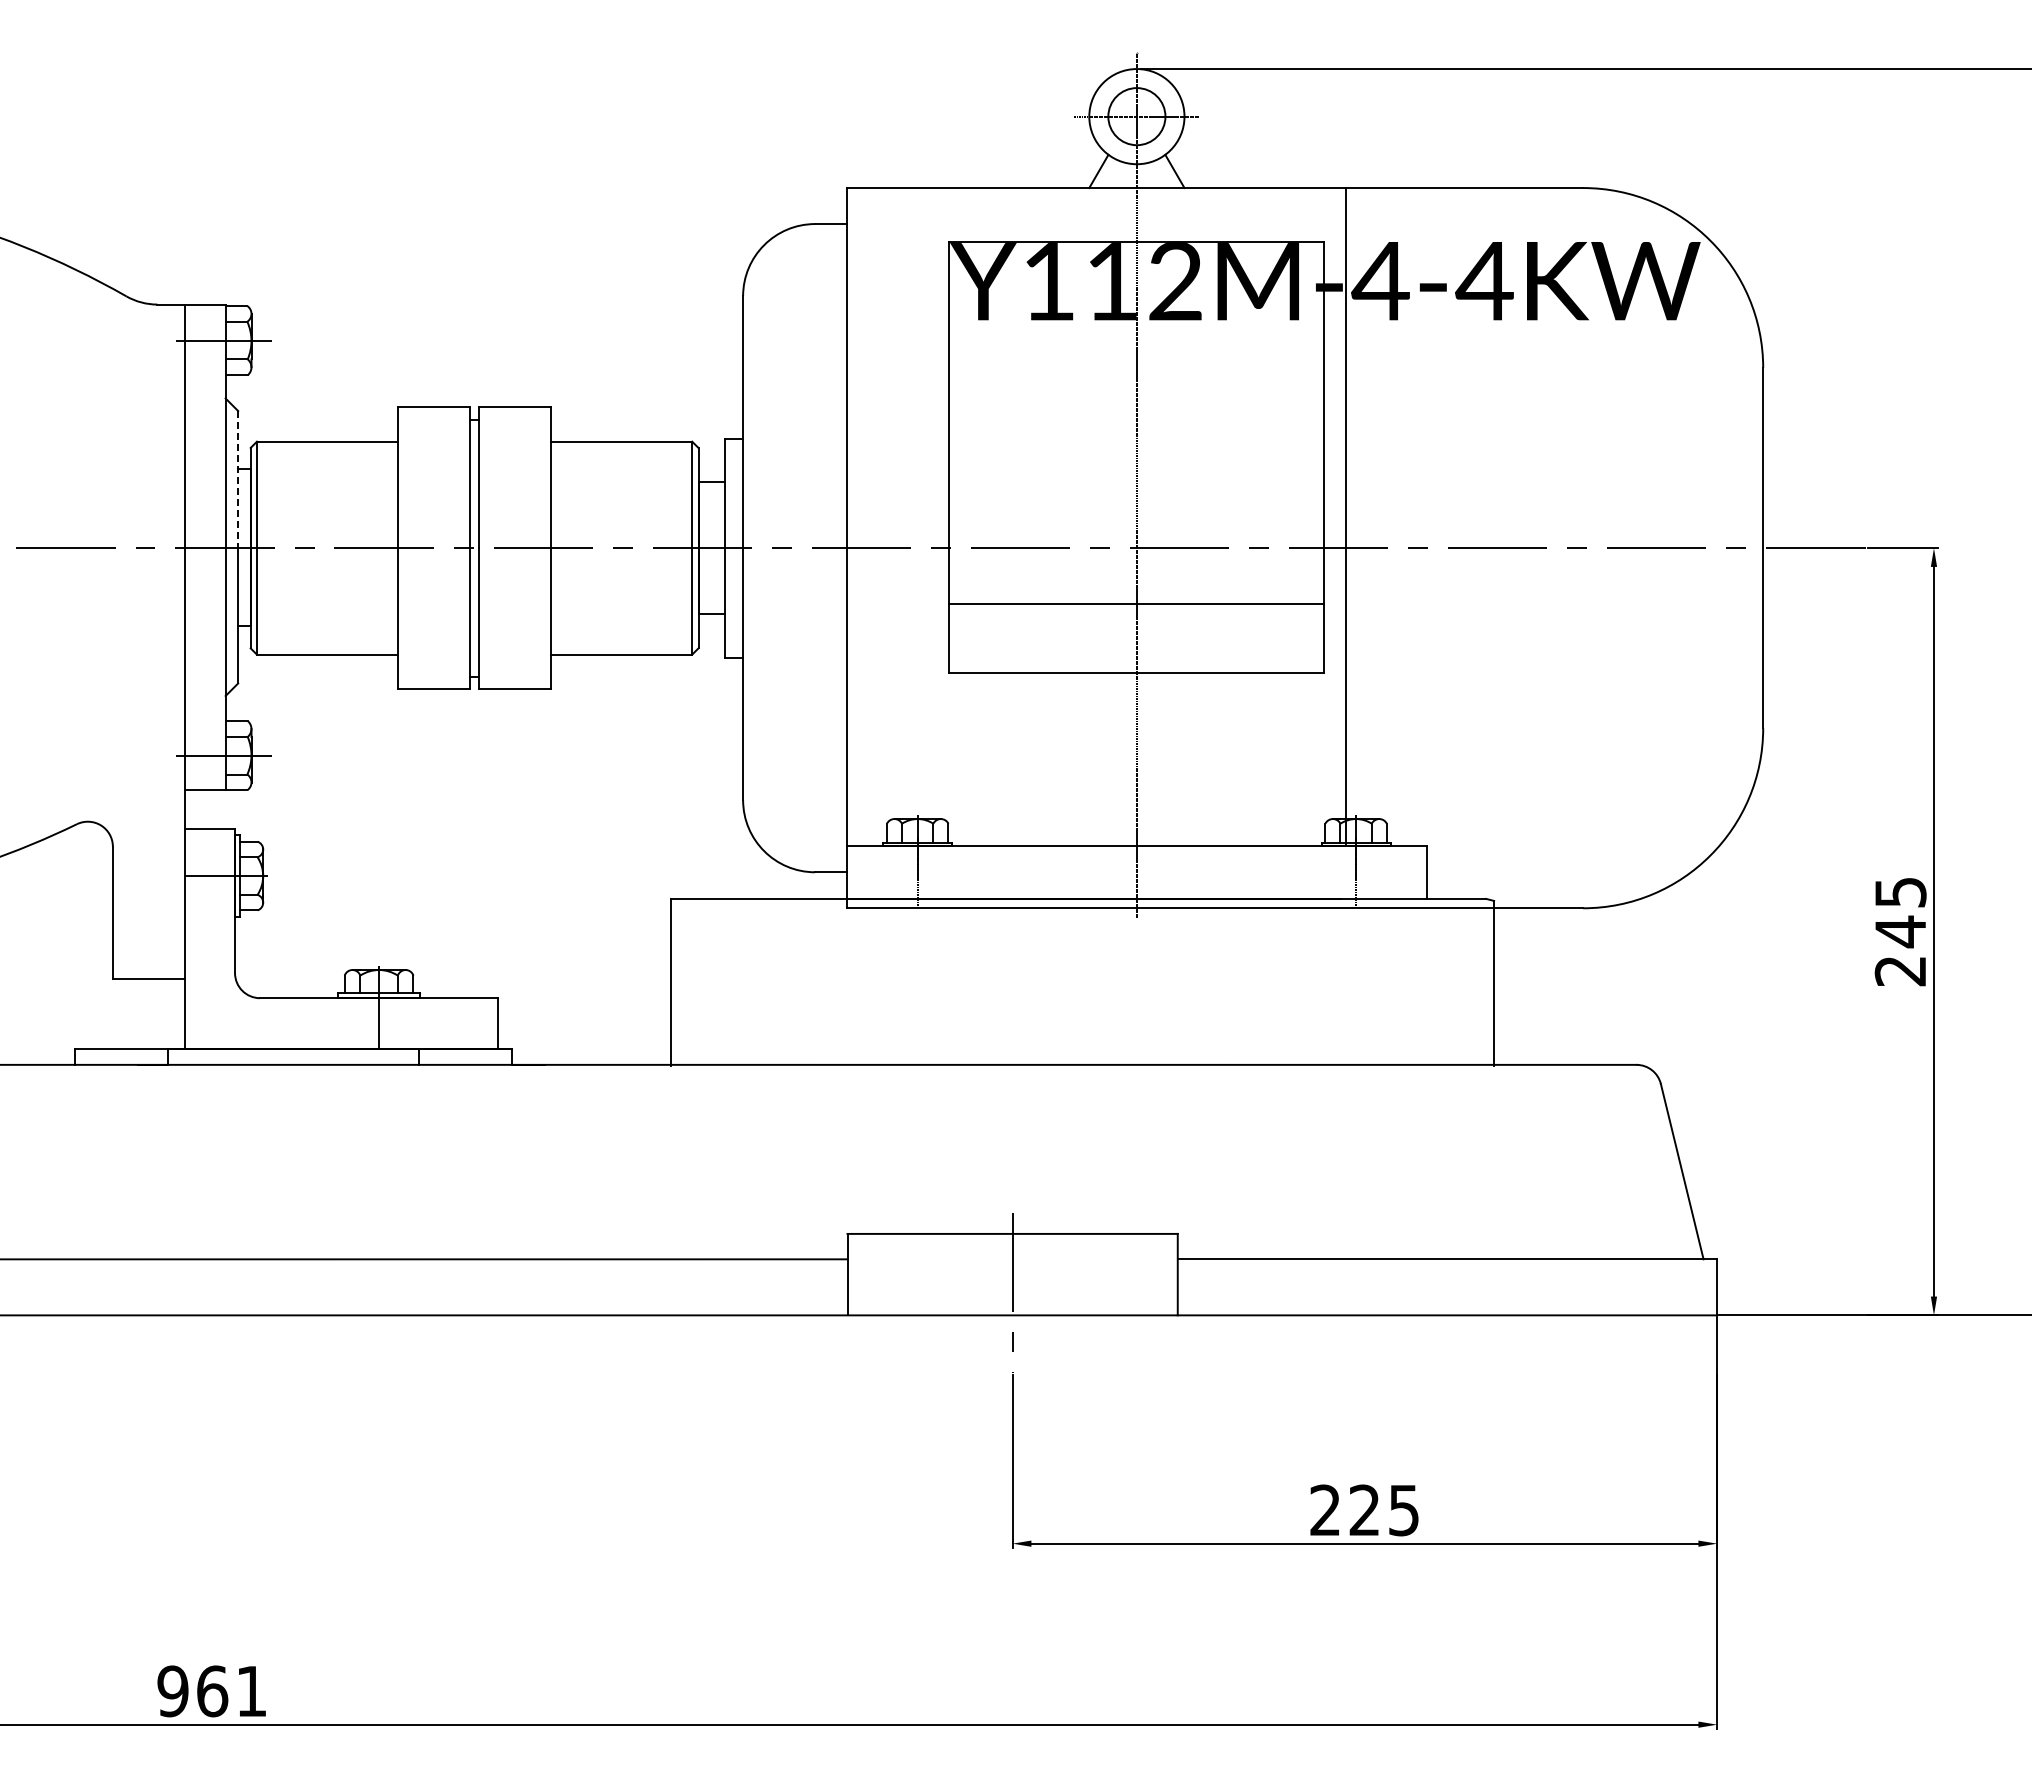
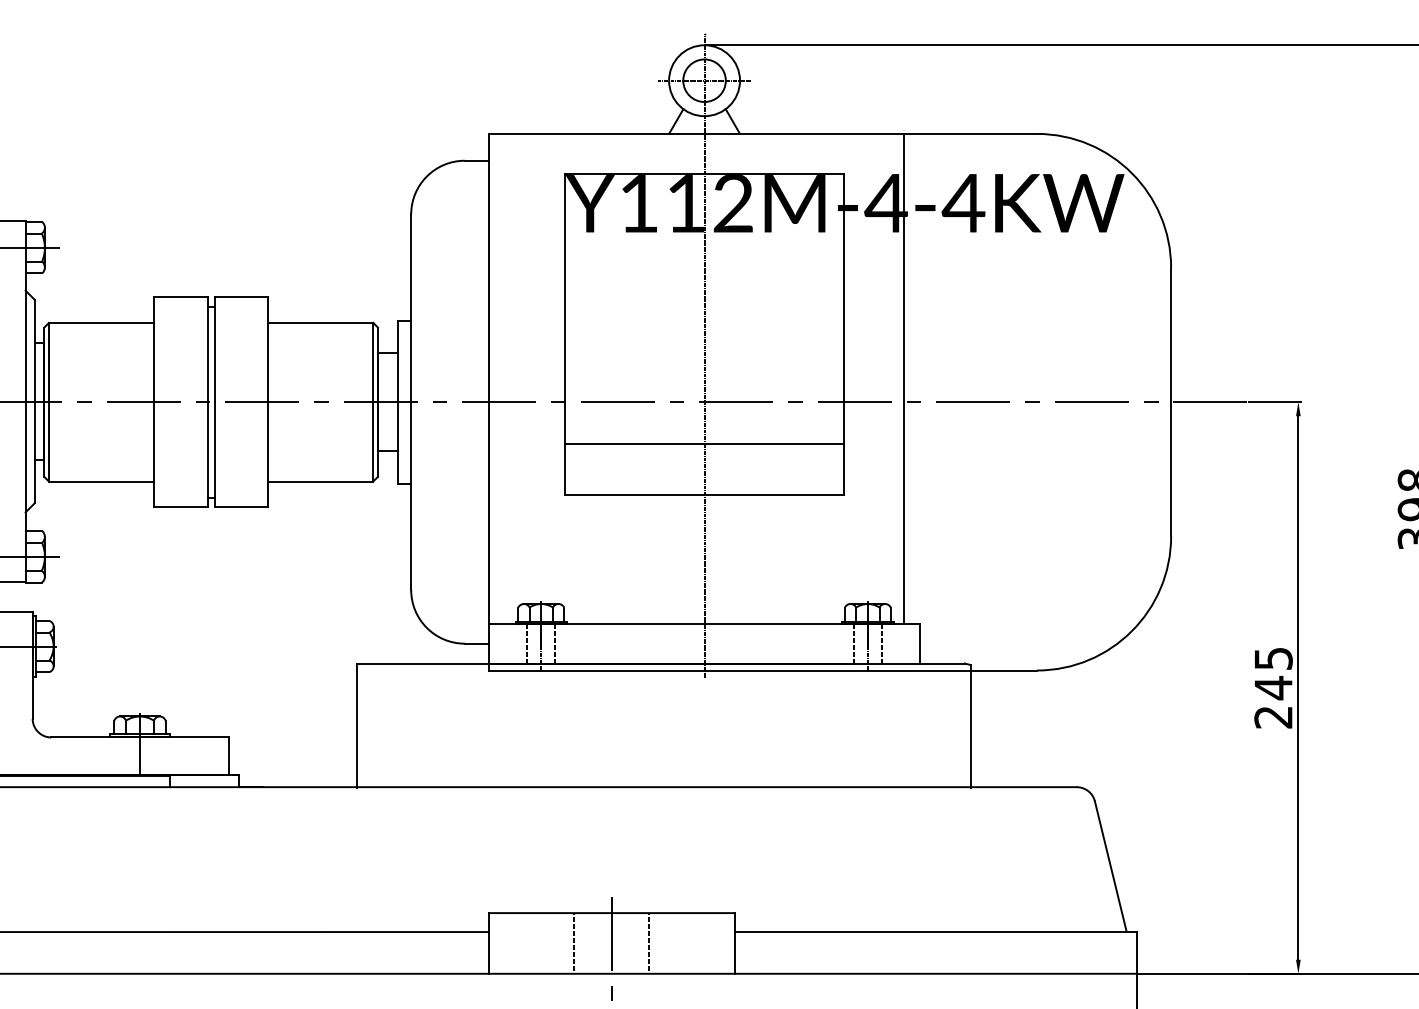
line: (238, 479) -> (35, 351), dashed -> solid
line: (1346, 516) -> (903, 378), moved
line: (898, 871) -> (526, 643), added
line: (936, 871) -> (555, 643), added
line: (1337, 871) -> (854, 643), added
line: (1374, 871) -> (881, 643), added
line: (962, 1274) -> (574, 943), added
line: (1062, 1274) -> (649, 943), added

